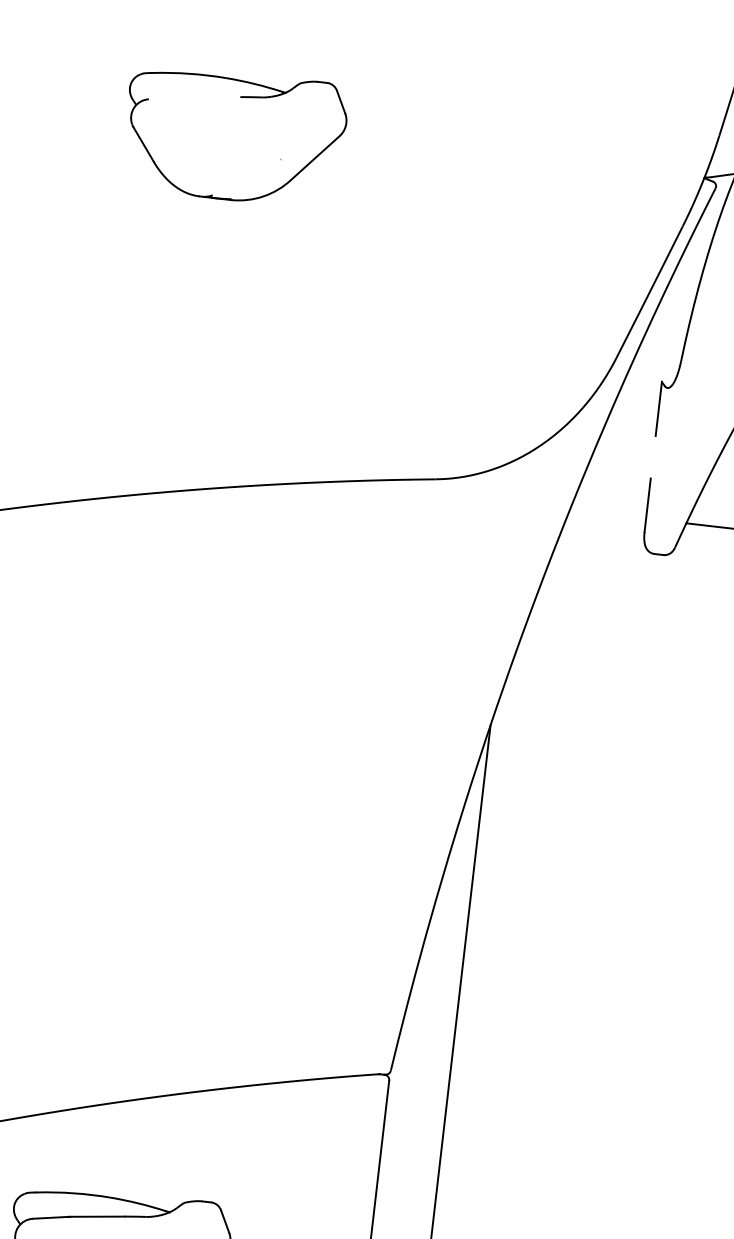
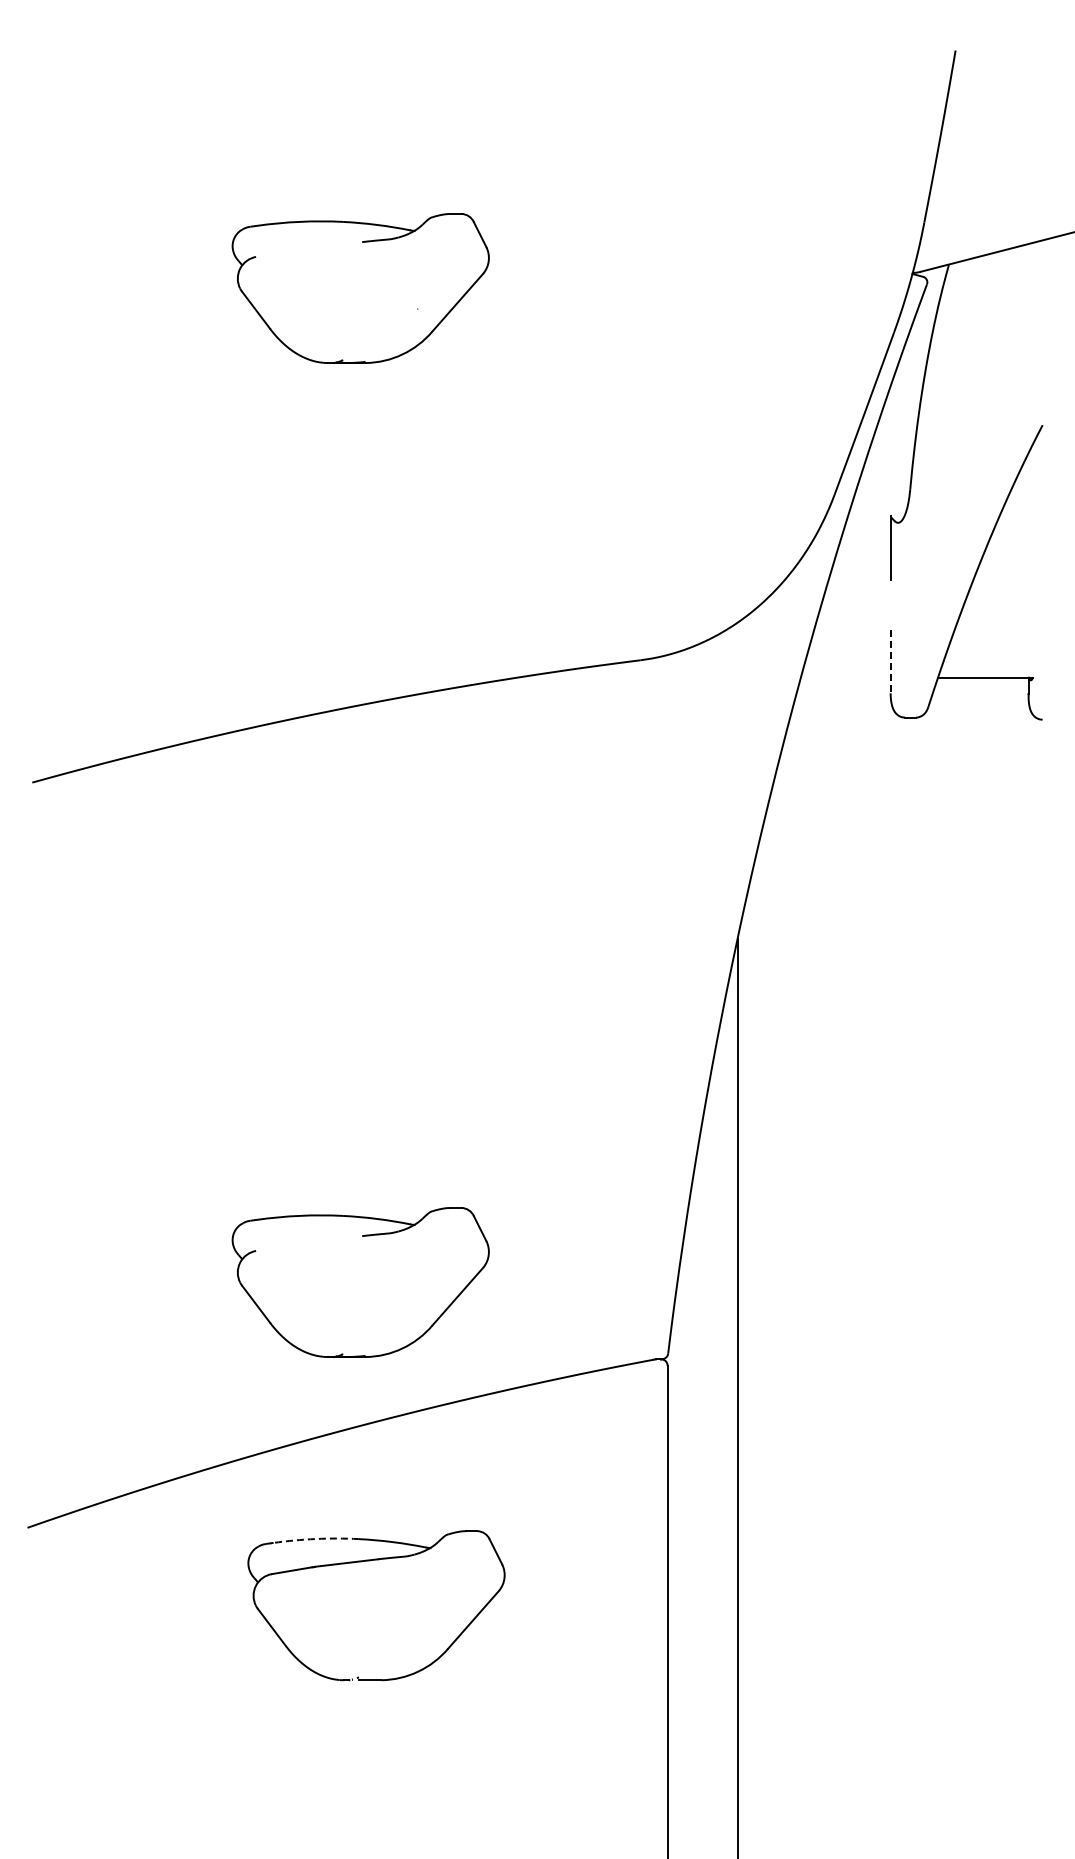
line: (647, 505) -> (890, 662), solid -> dashed
part: (136, 979) -> (360, 1282), added
arc: (73, 1193) -> (315, 1539), solid -> dashed

